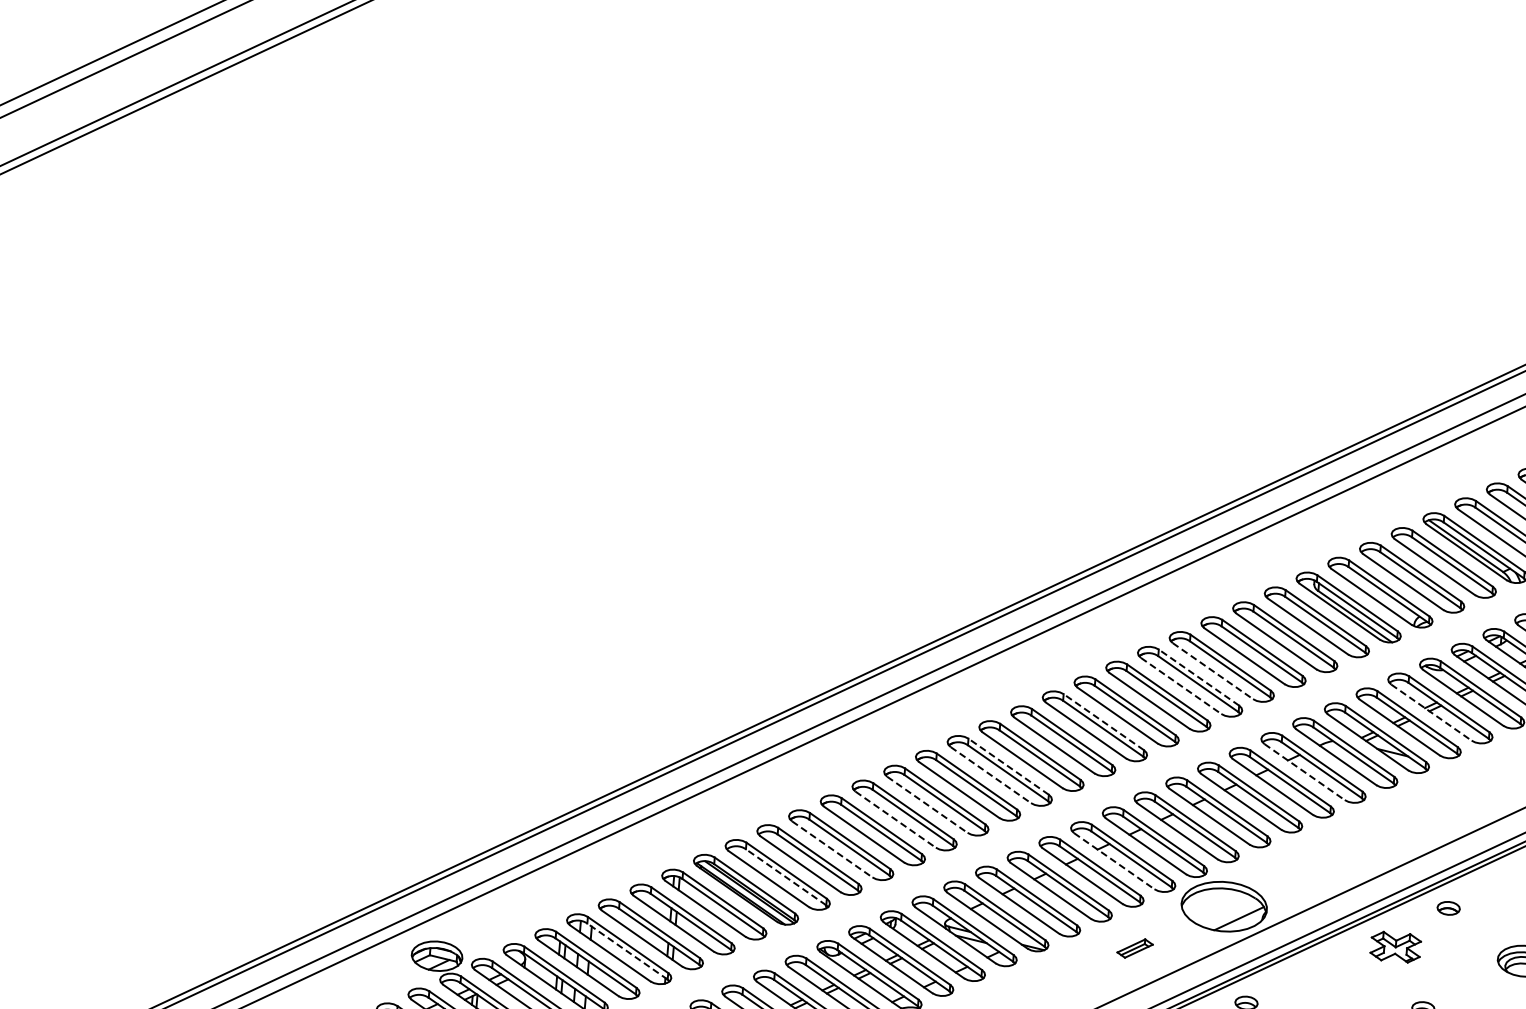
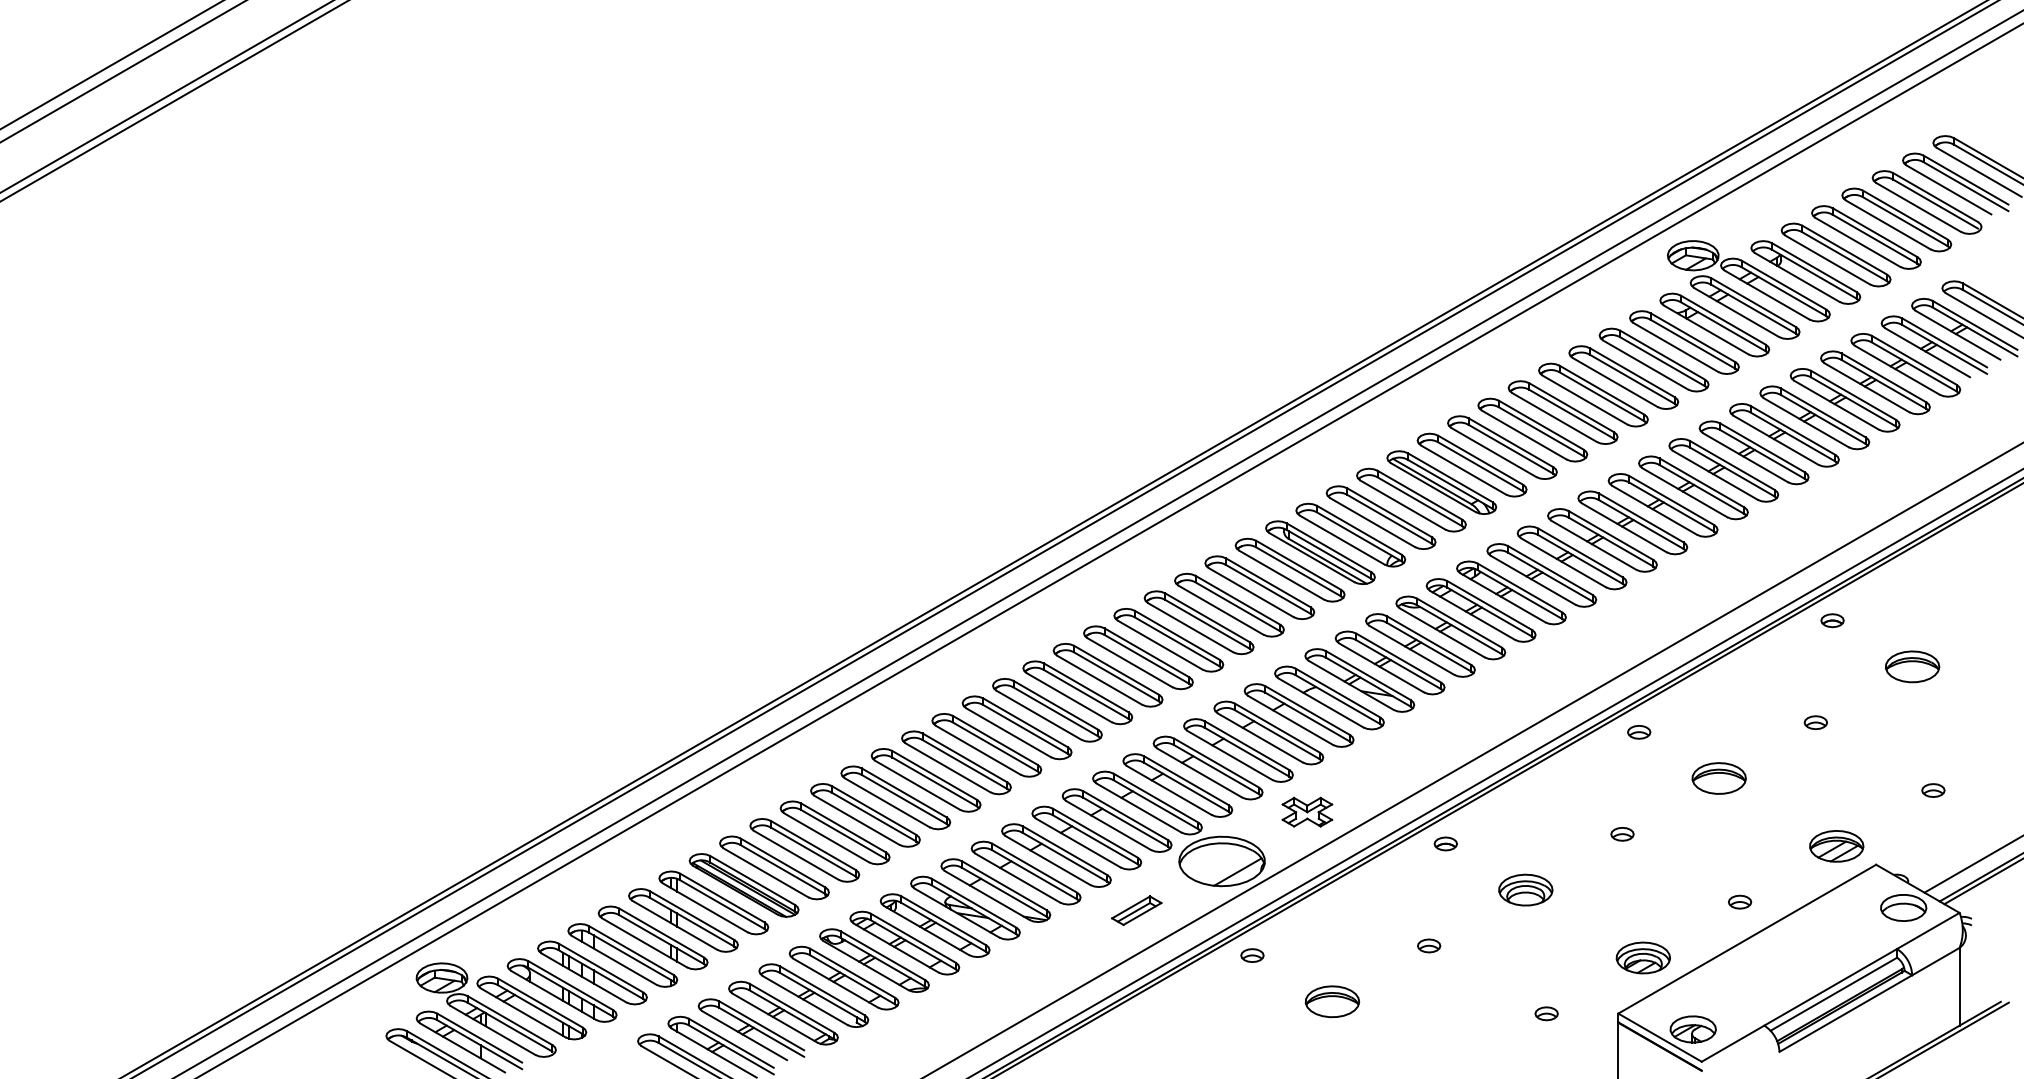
line: (1212, 670) -> (1190, 627), dashed -> solid
line: (1199, 677) -> (1177, 635), dashed -> solid
line: (1181, 686) -> (1160, 645), dashed -> solid
line: (1431, 712) -> (1411, 650), dashed -> solid
line: (1104, 721) -> (1086, 687), dashed -> solid
line: (1008, 766) -> (995, 740), dashed -> solid
line: (1304, 772) -> (1290, 720), dashed -> solid
line: (991, 775) -> (978, 750), dashed -> solid
line: (927, 805) -> (917, 785), dashed -> solid
line: (895, 819) -> (887, 802), dashed -> solid
line: (832, 849) -> (826, 837), dashed -> solid
line: (1114, 861) -> (1108, 825), dashed -> solid
line: (786, 877) -> (783, 869), dashed -> solid
part: (1395, 946) -> (1307, 811), moved
part: (1134, 948) -> (1136, 910), size x1.43
line: (627, 951) -> (631, 957), dashed -> solid

